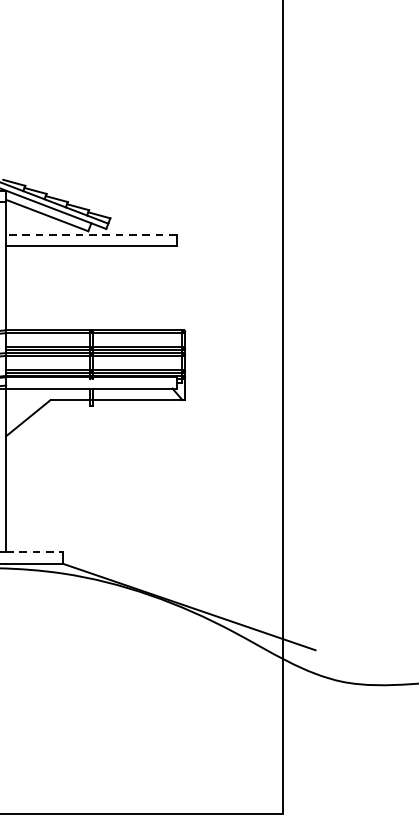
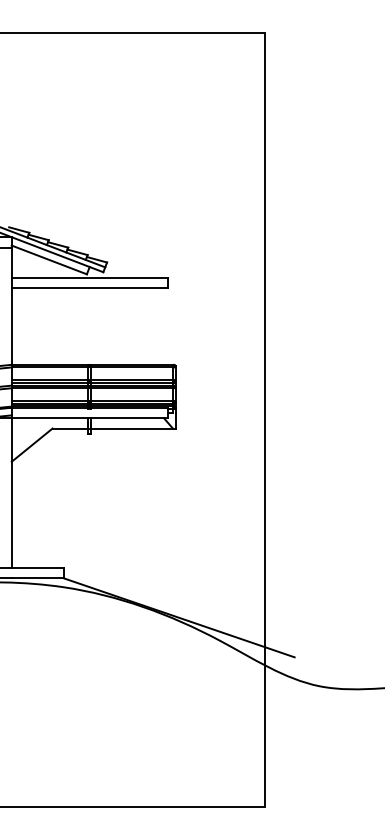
line: (91, 234) -> (89, 277), dashed -> solid
line: (34, 551) -> (37, 567), dashed -> solid

